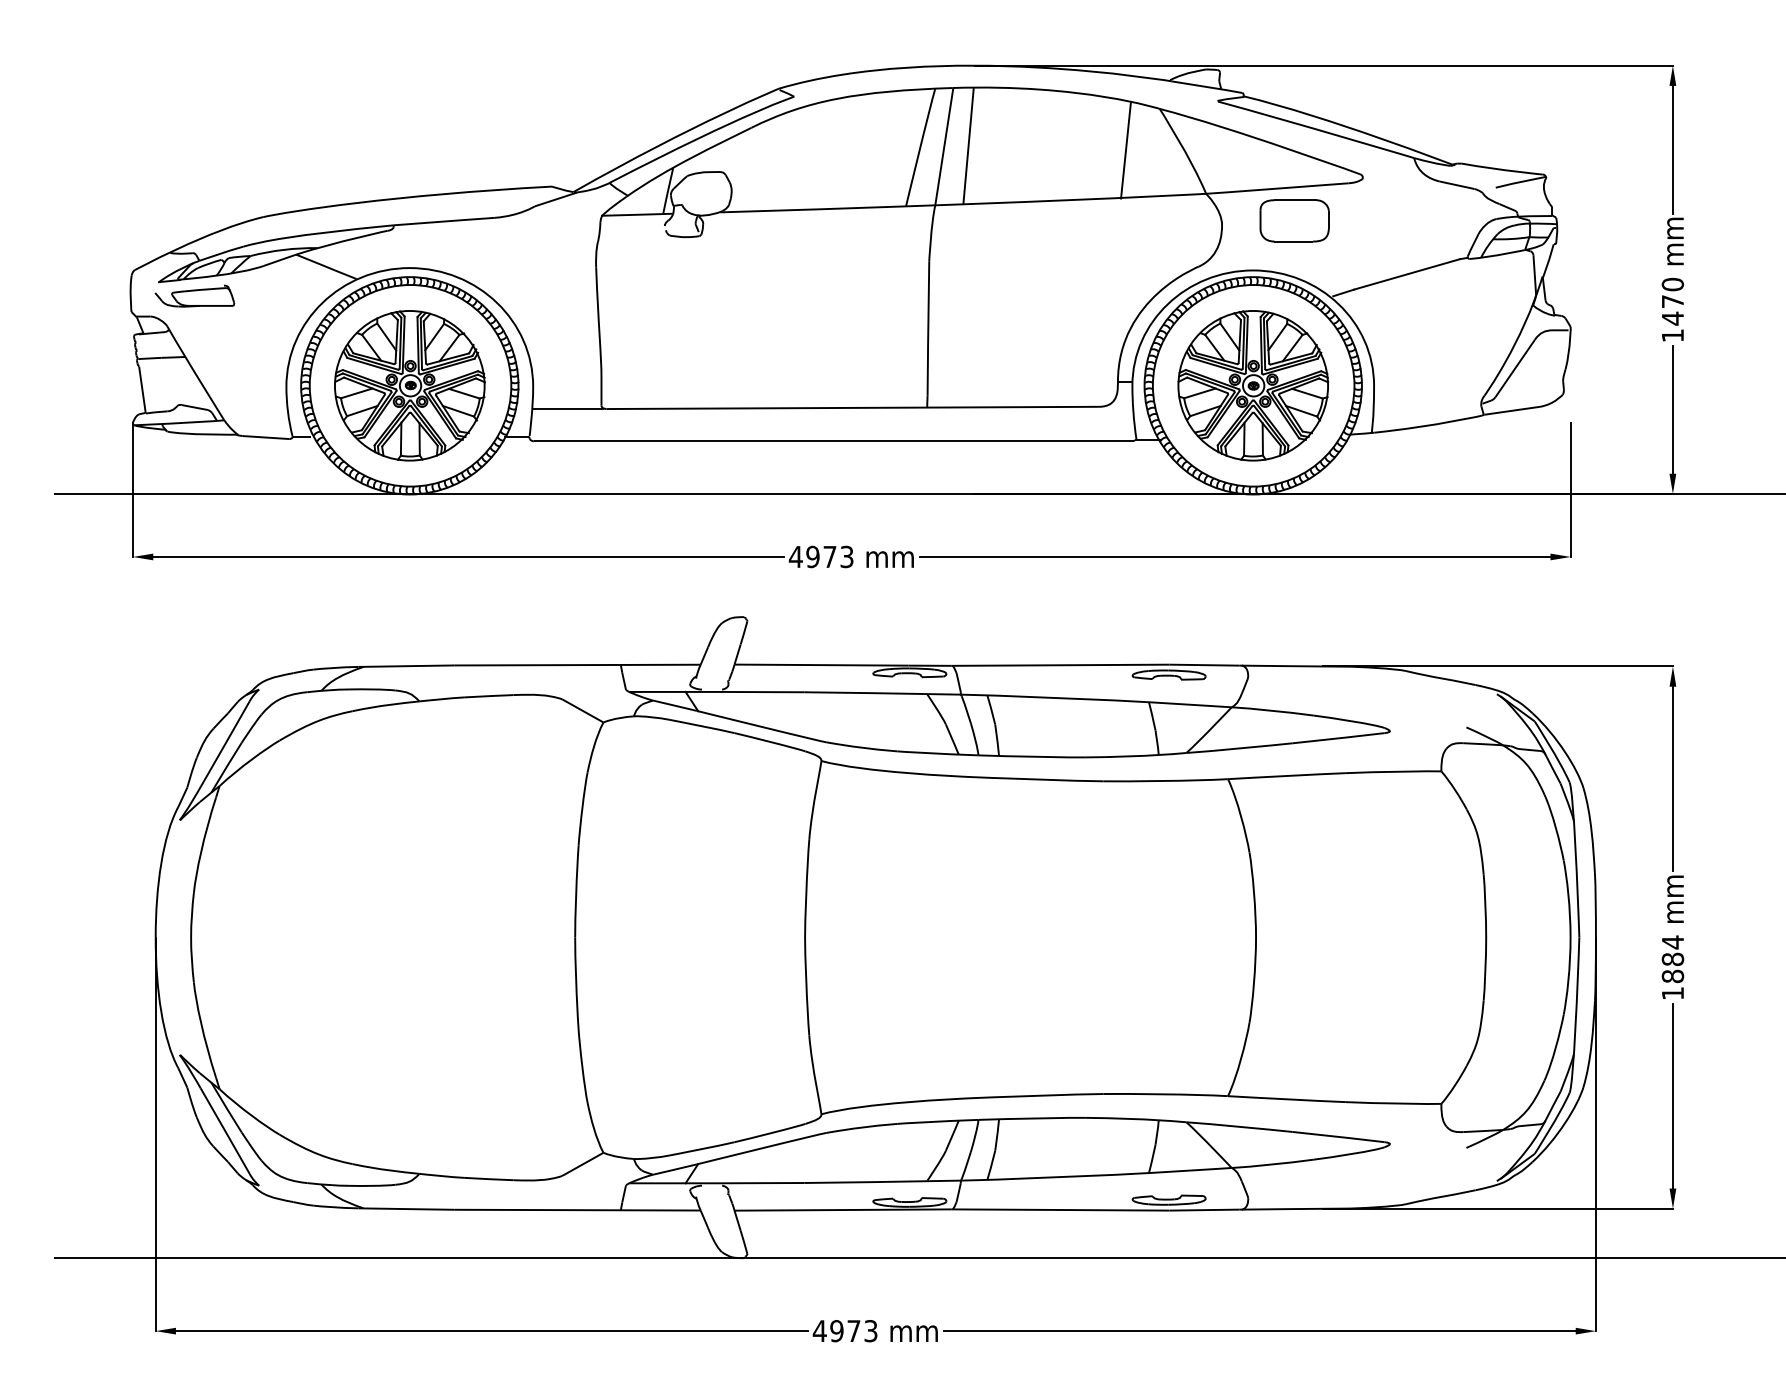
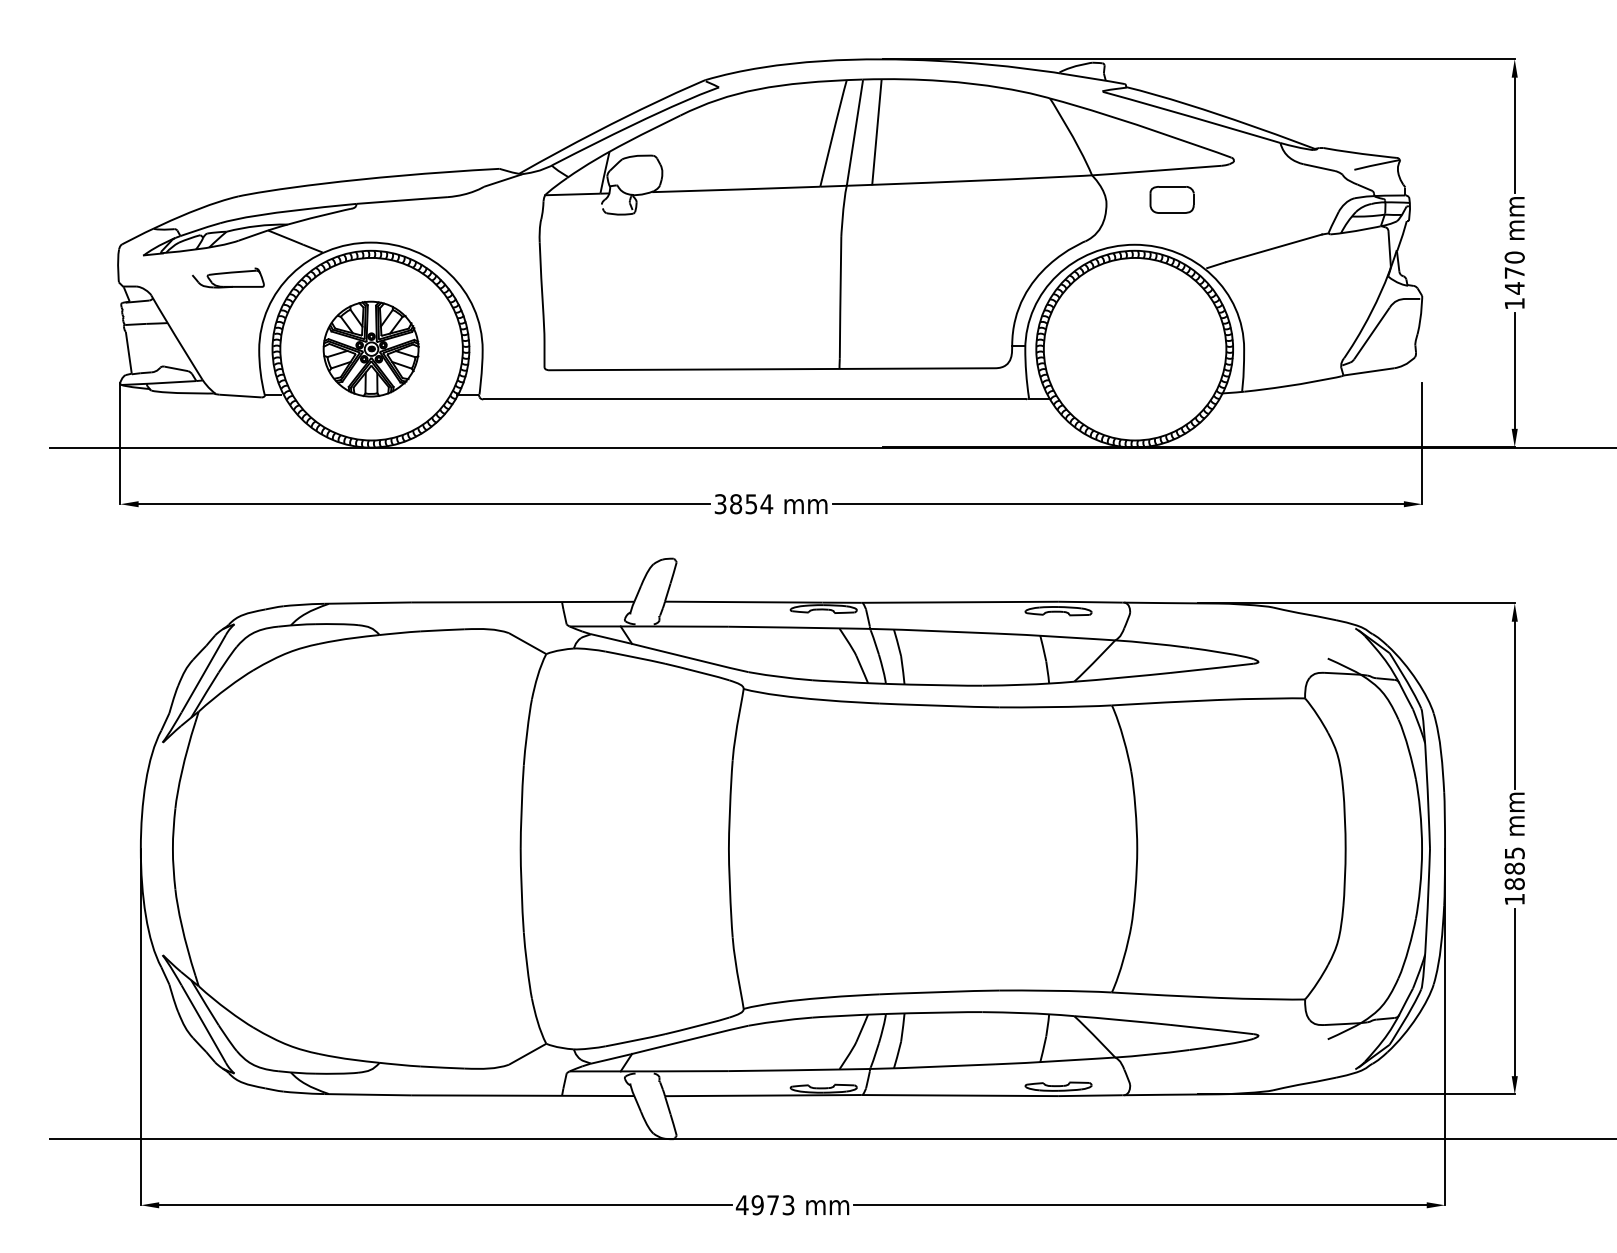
line: (1126, 150) -> (1019, 136), removed
part: (1293, 220) -> (1171, 199), size x0.7
part: (195, 295) -> (228, 277), moved
part: (410, 385) -> (371, 348), size x0.7
part: (1253, 385) -> (1134, 348), removed
line: (568, 408) -> (514, 369), removed
text: (821, 557) -> (743, 504), 4973 -> 3854
text: (1672, 942) -> (1514, 853), 1884 -> 1885

